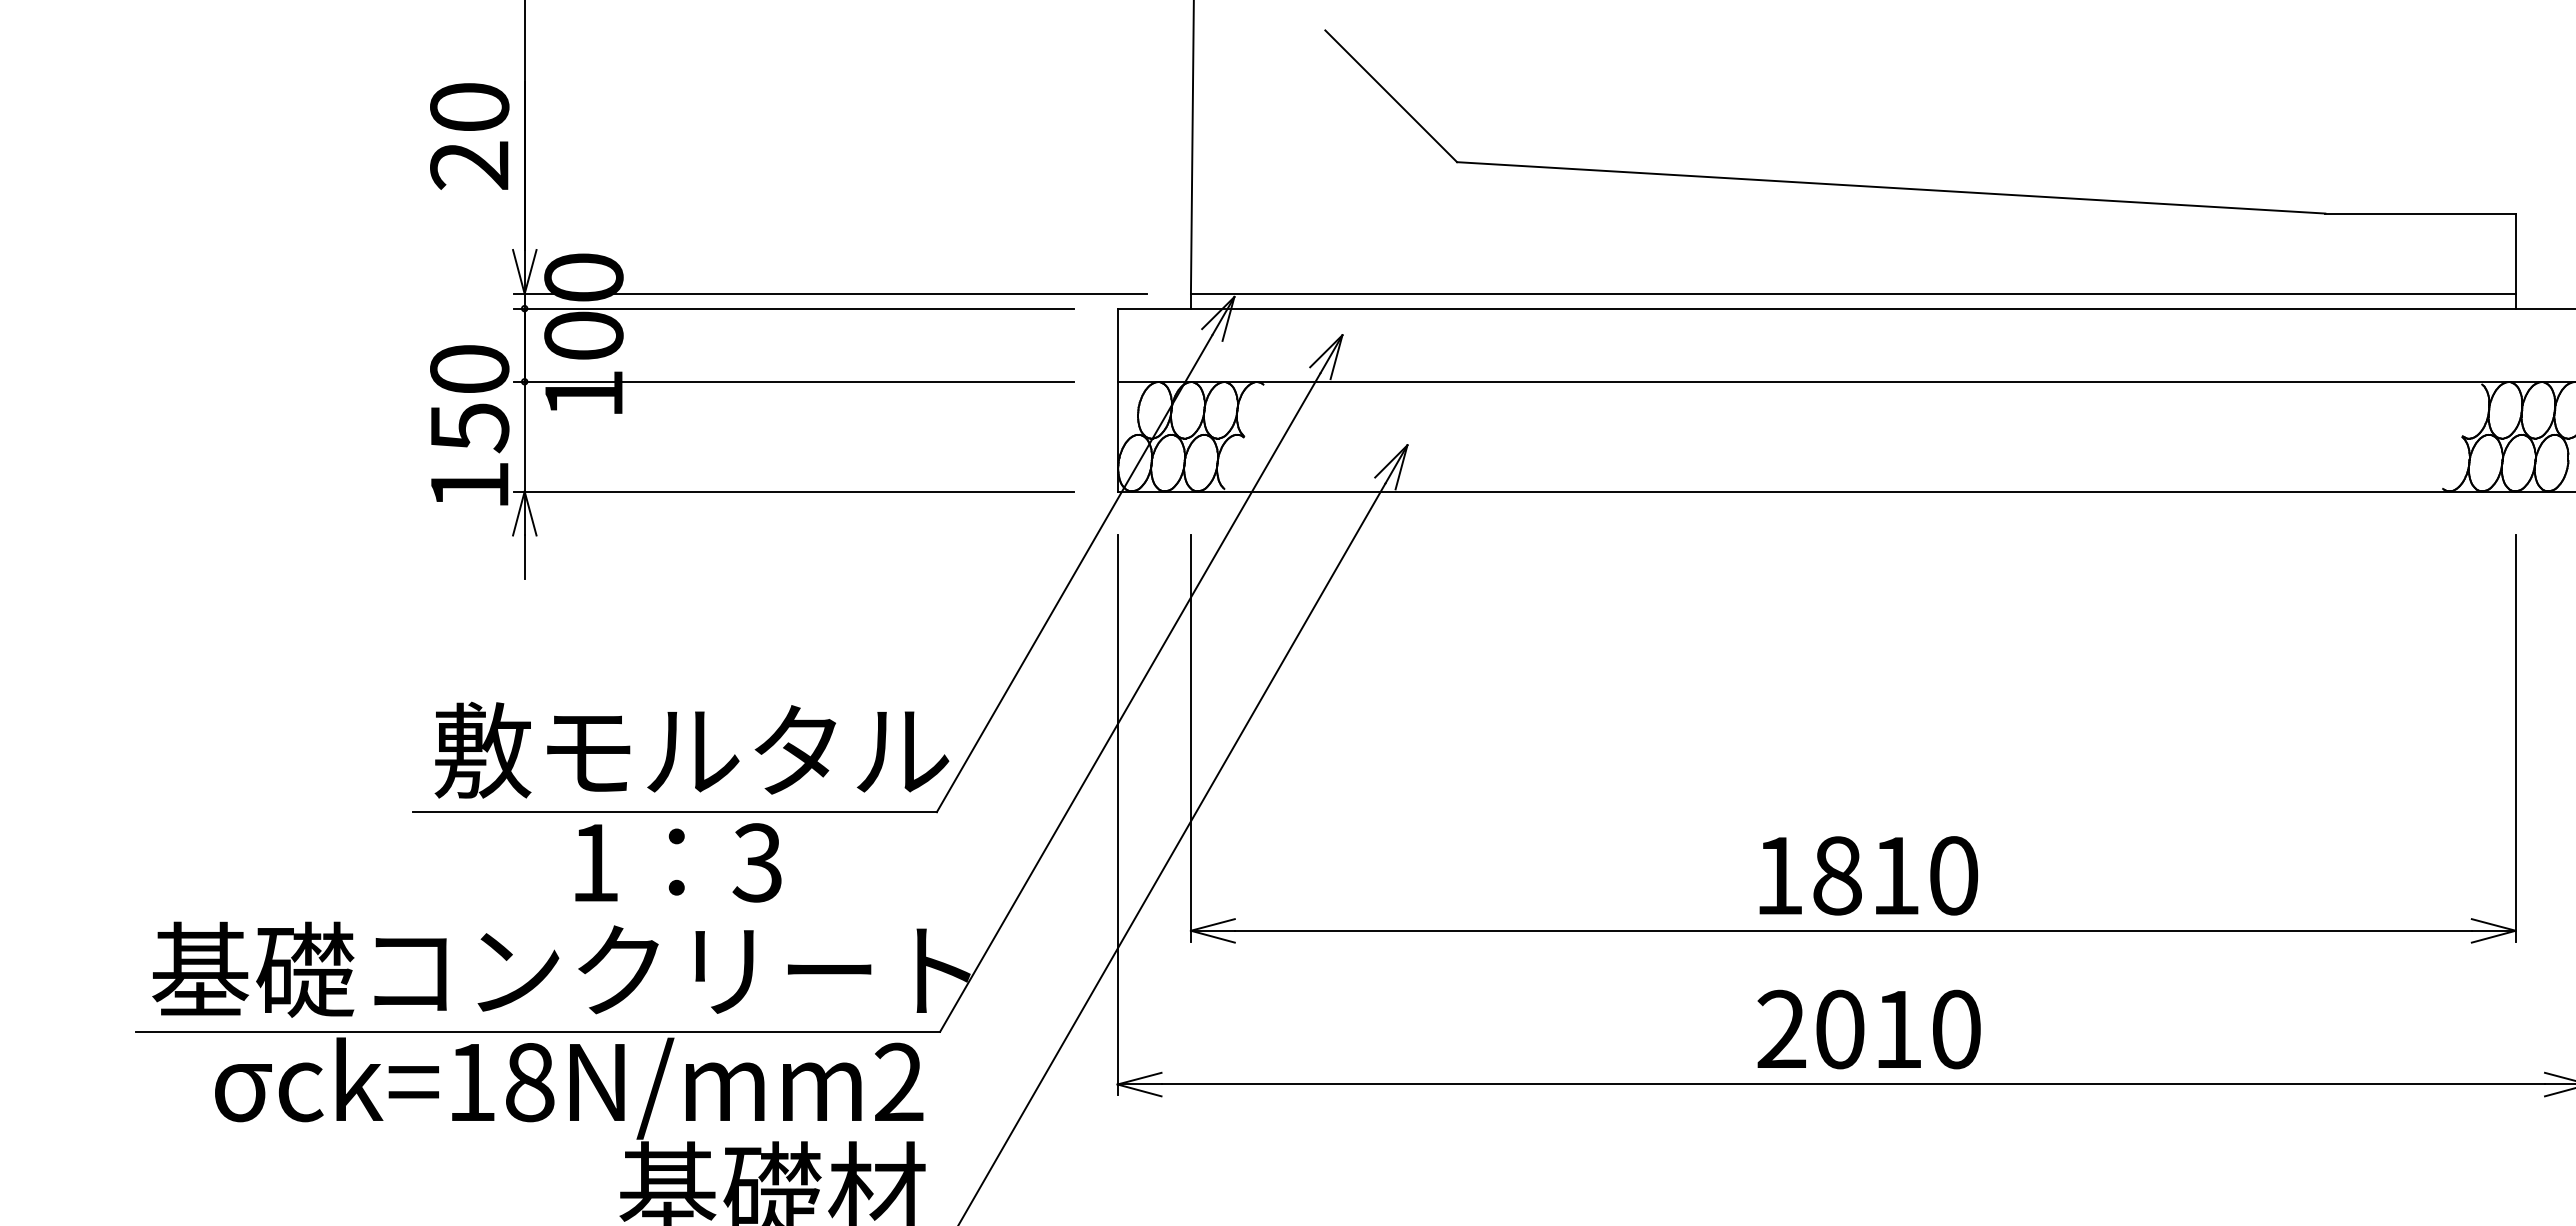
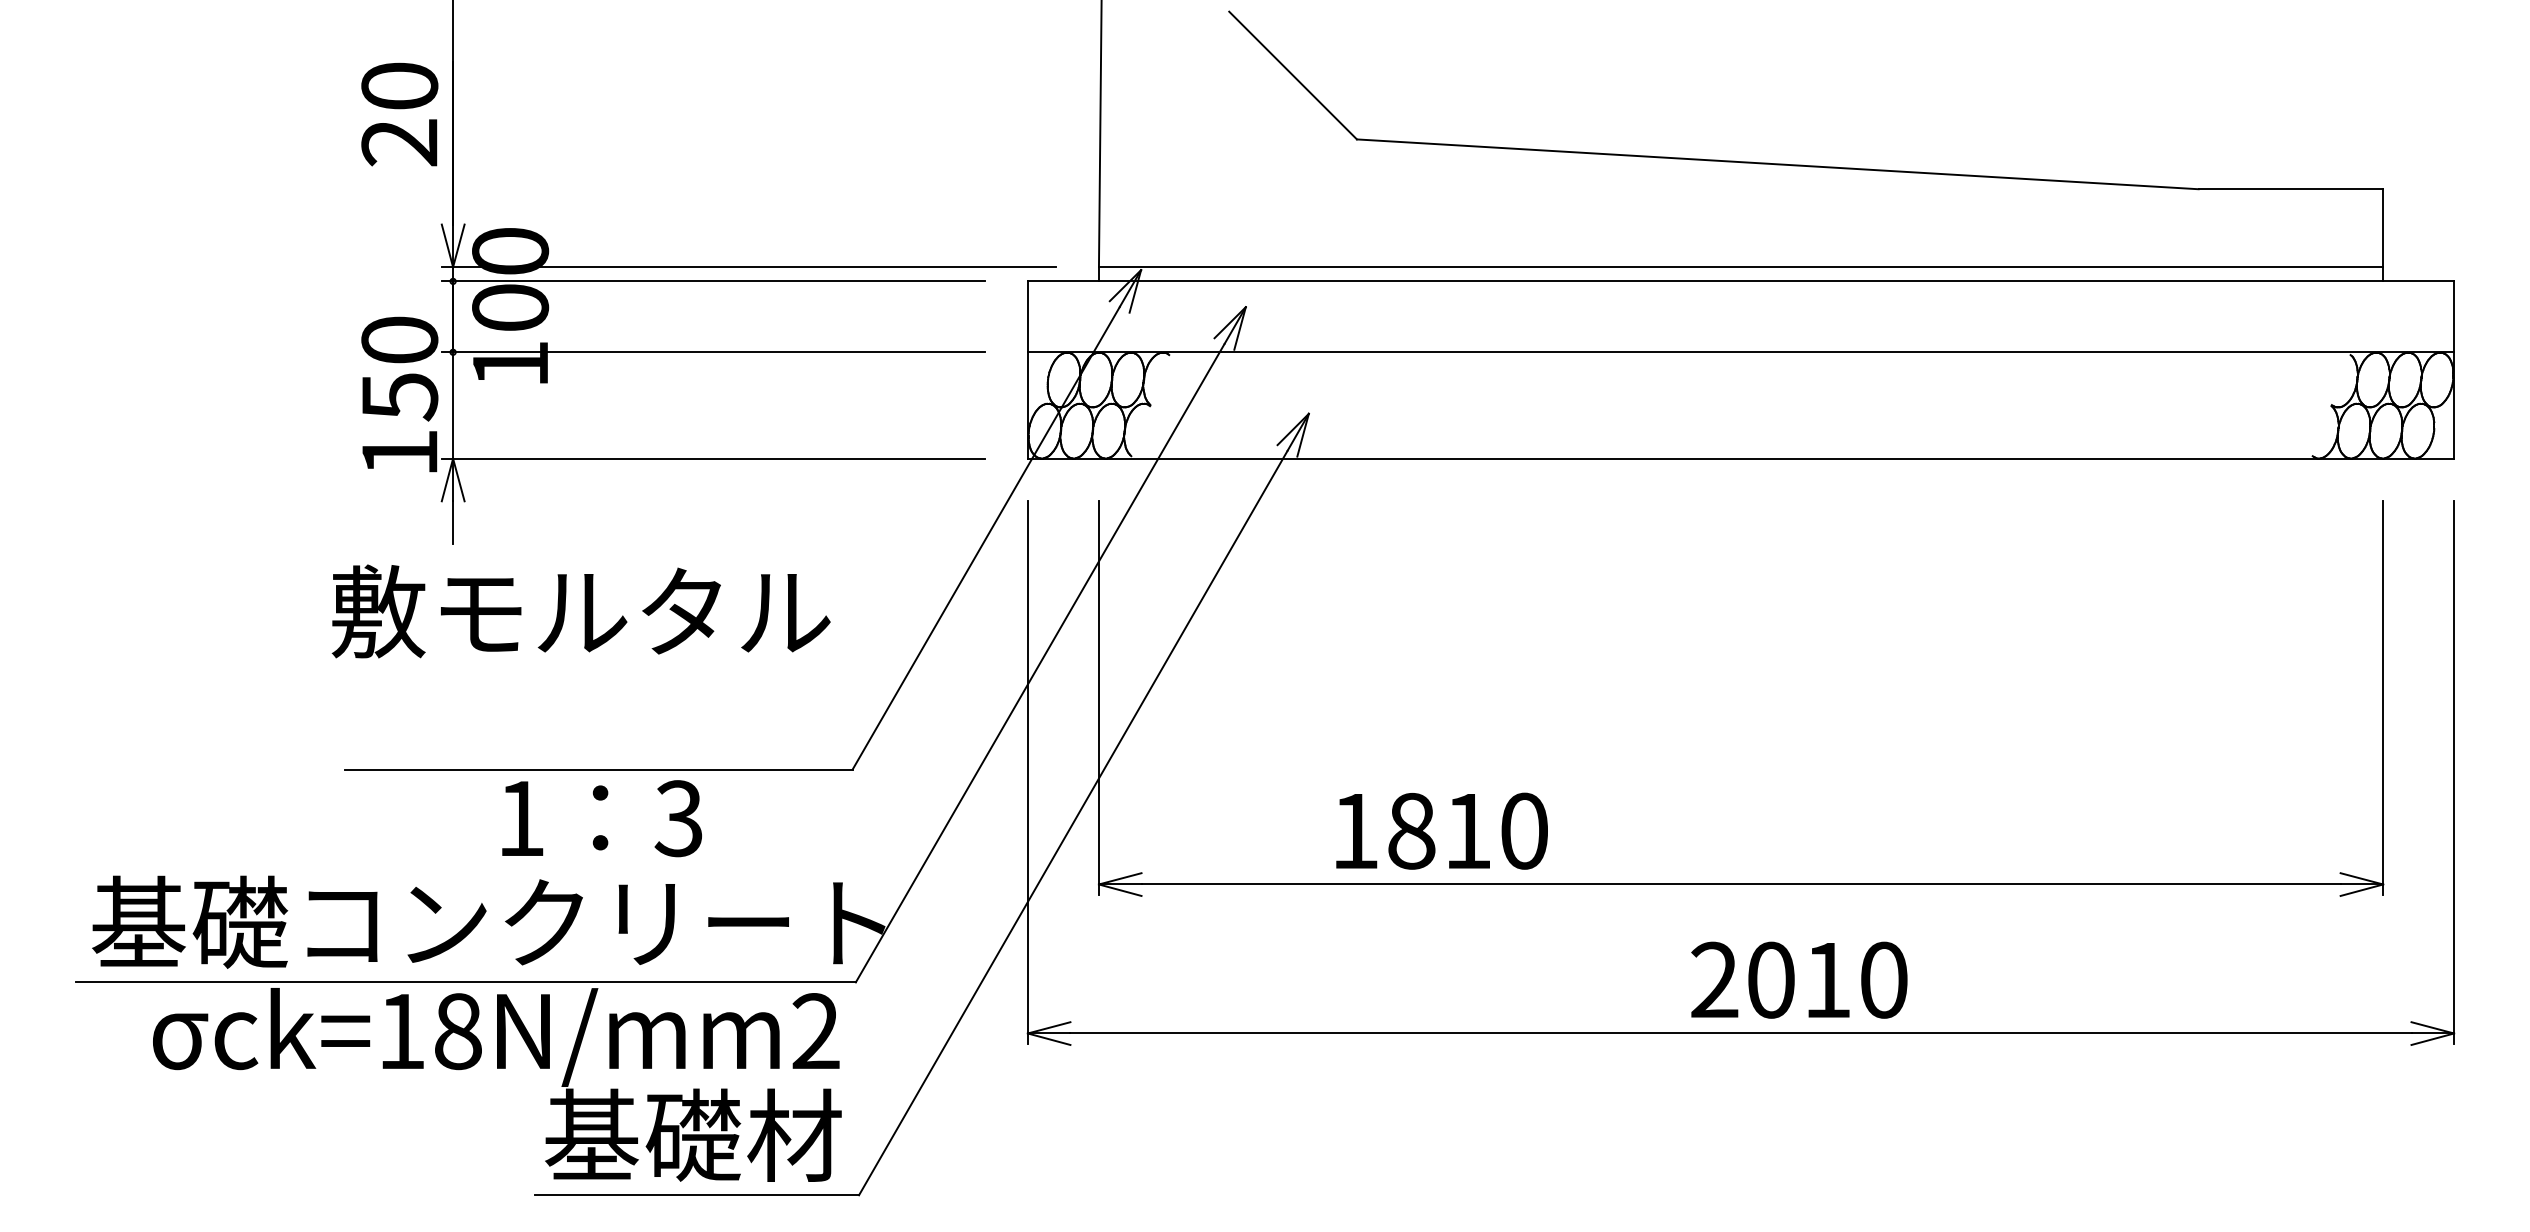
text: (691, 750) -> (580, 611), moved
text: (1868, 875) -> (1441, 830), moved
text: (1869, 1028) -> (1799, 979), moved

